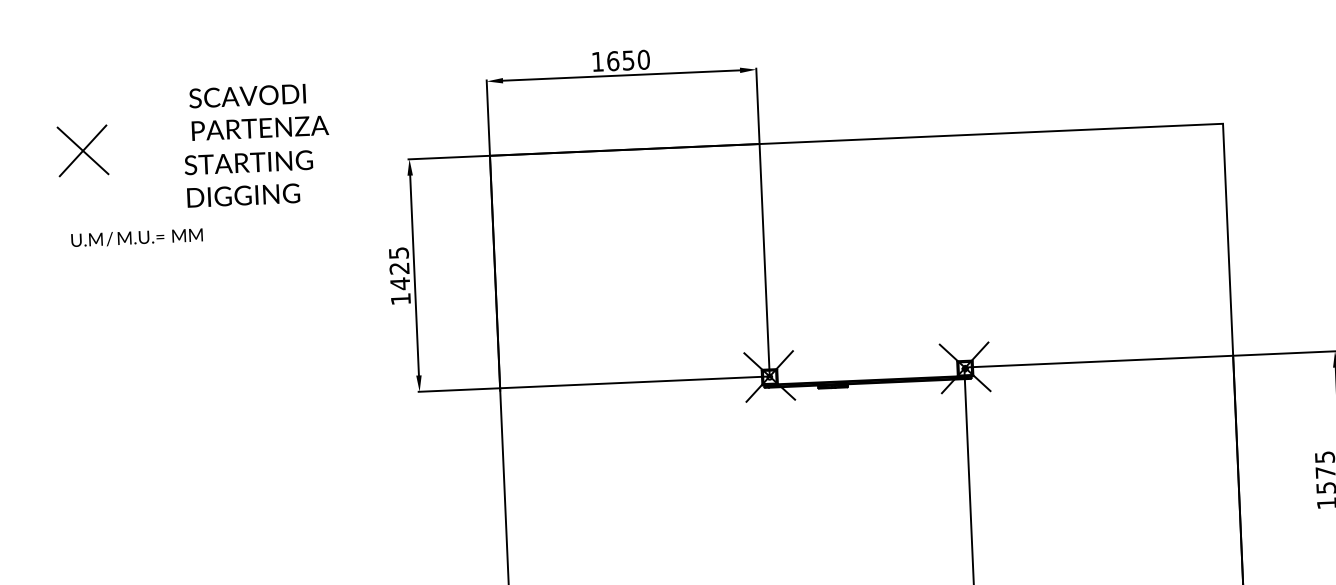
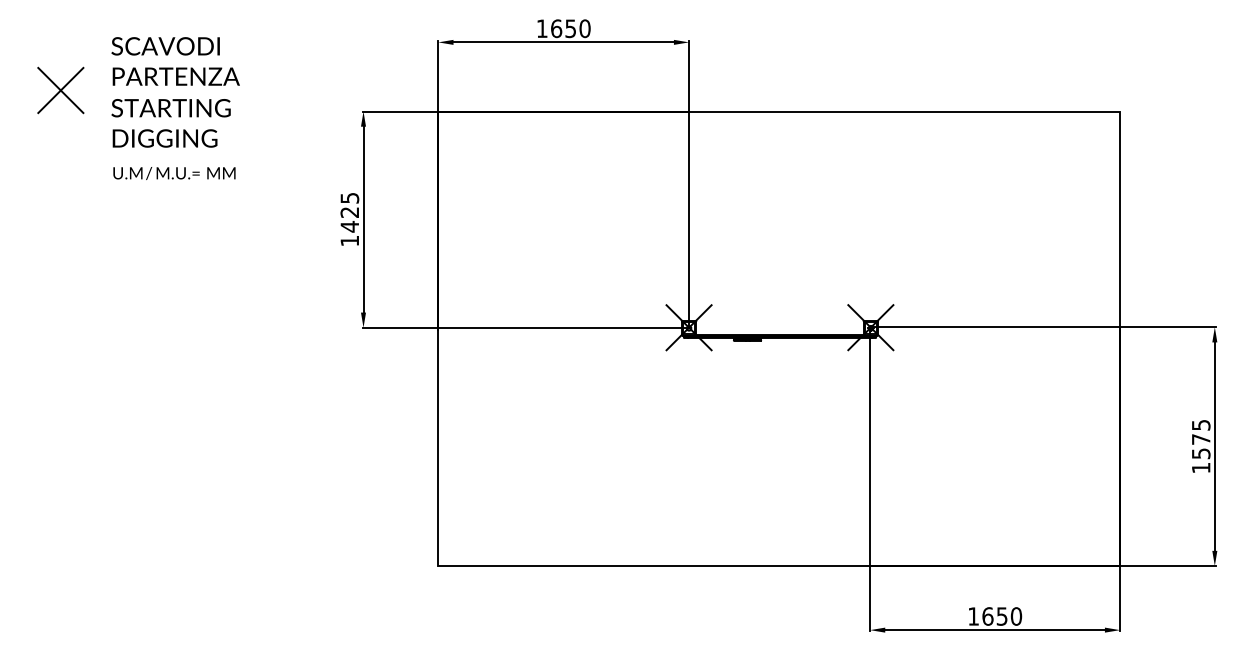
text: (258, 111) -> (175, 61), moved
text: (248, 179) -> (170, 123), moved
text: (137, 237) -> (174, 173), moved

